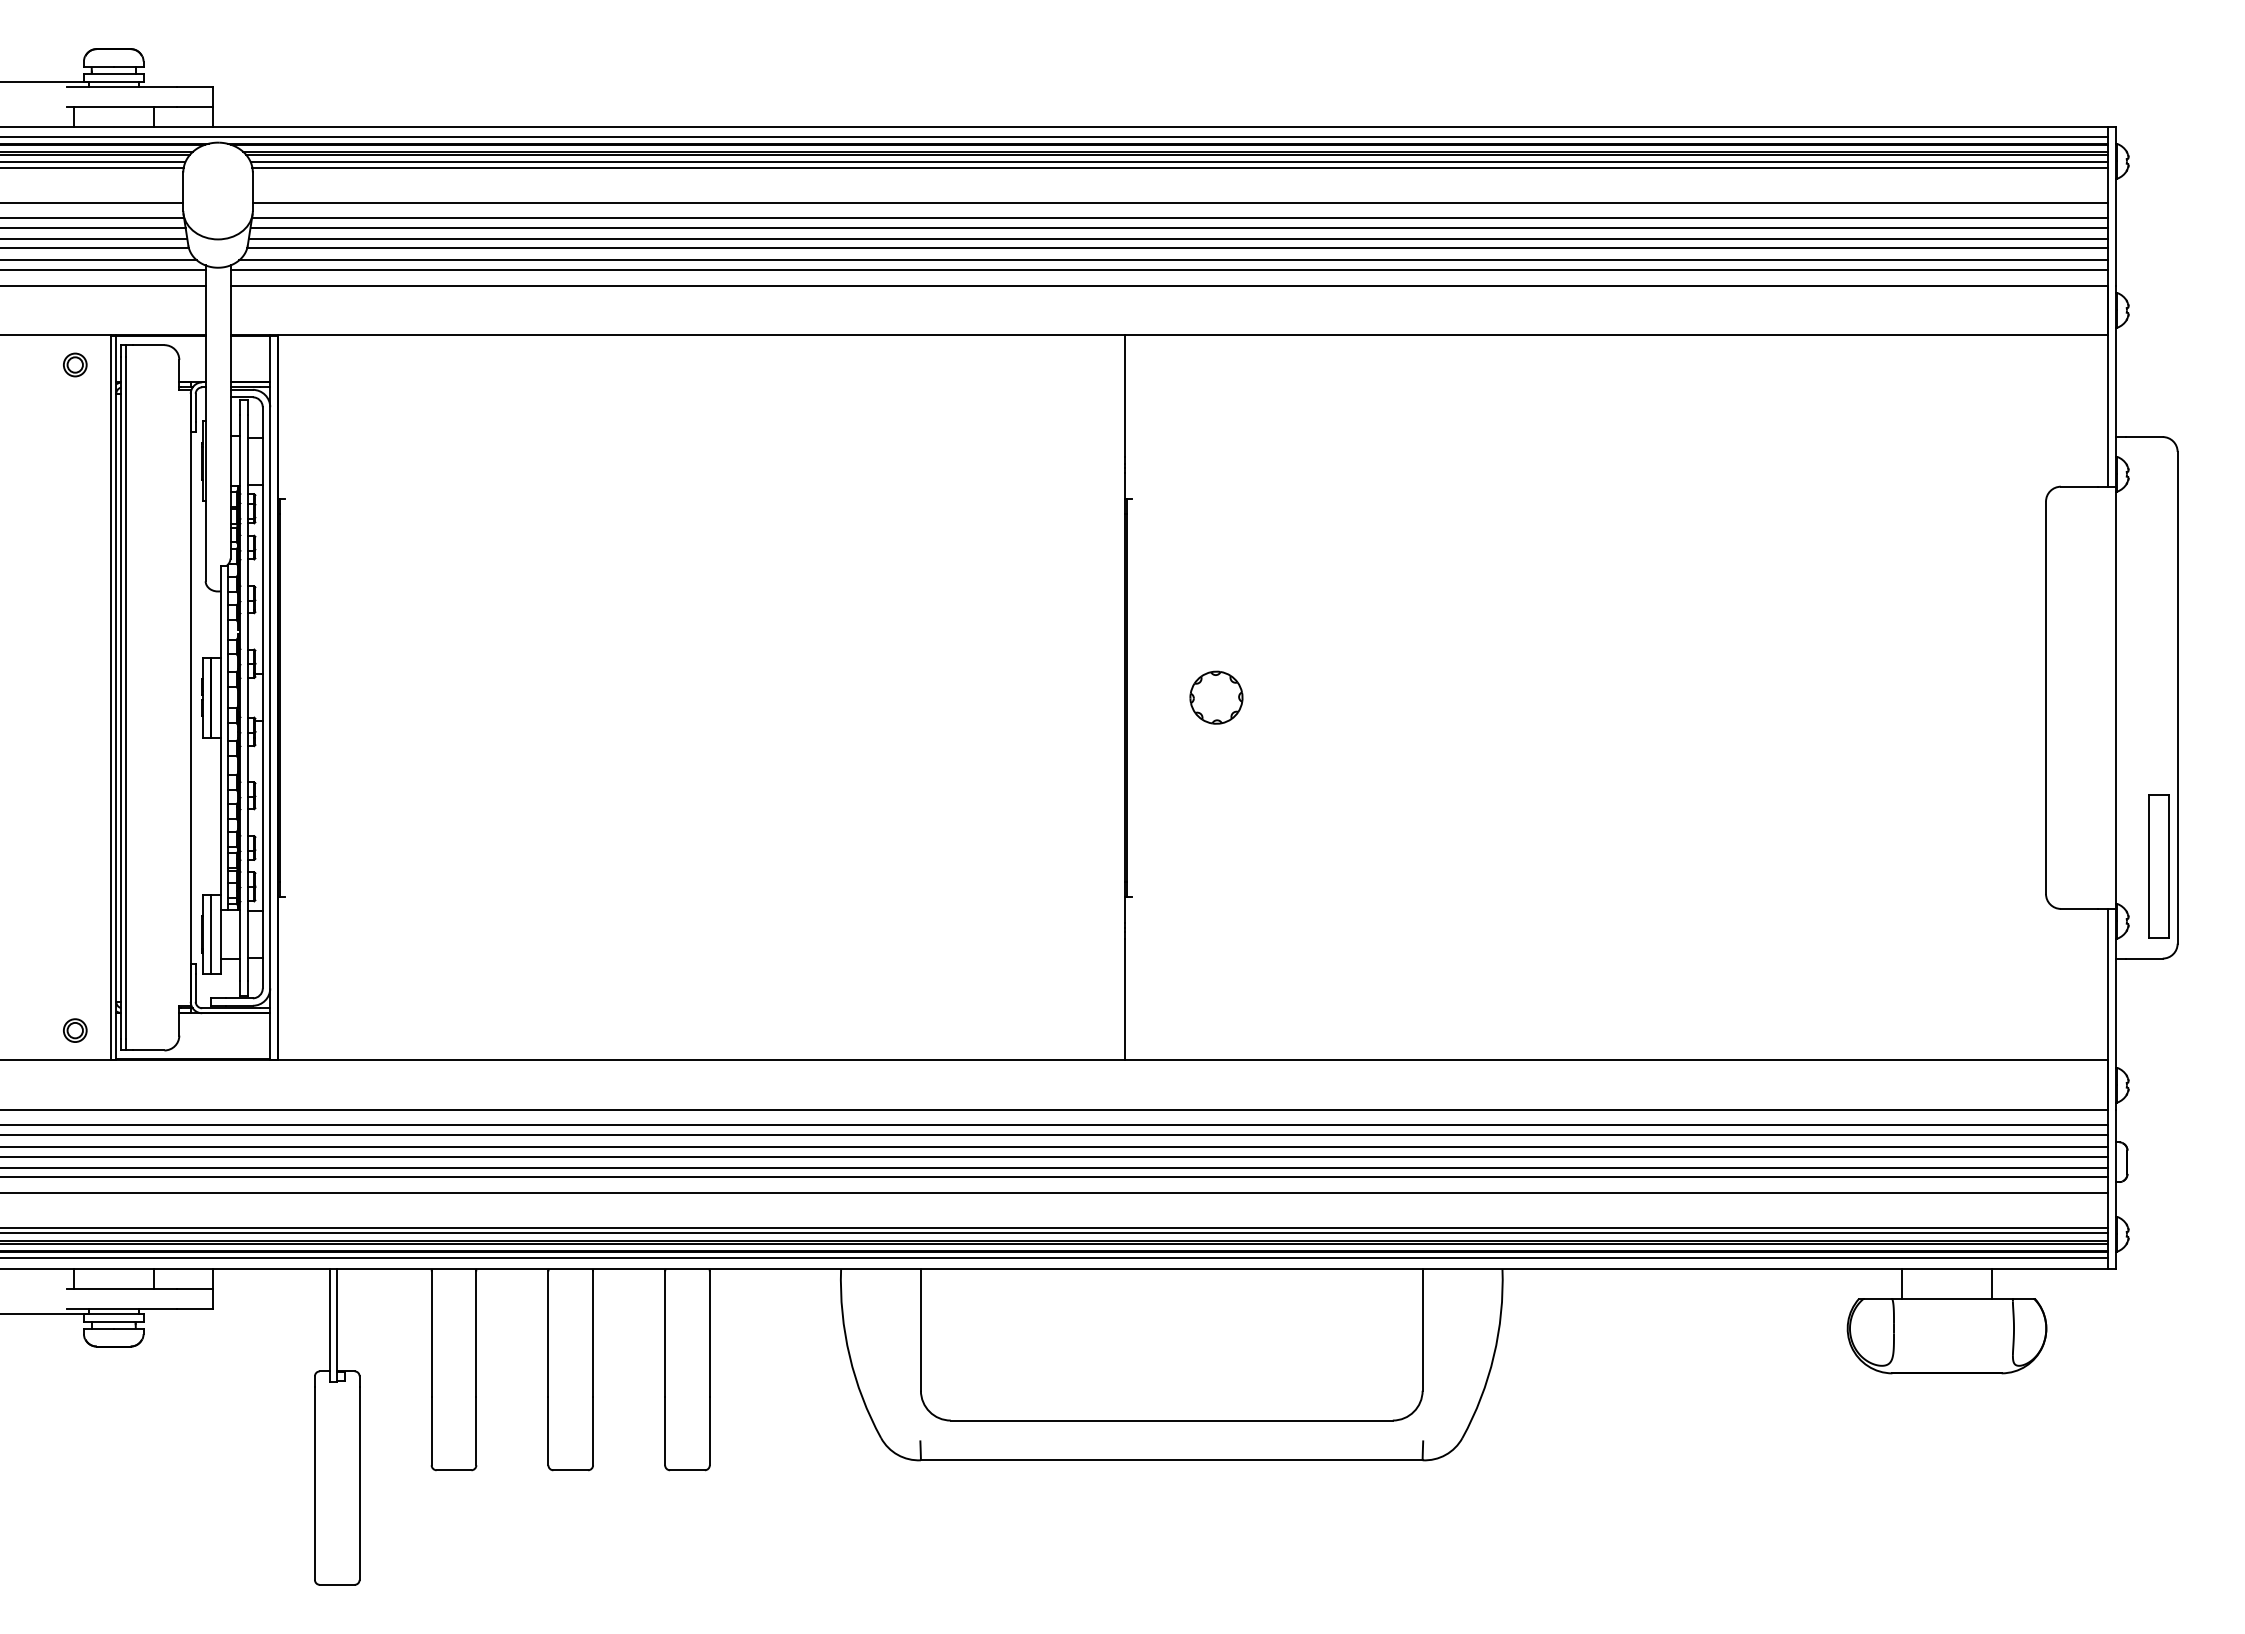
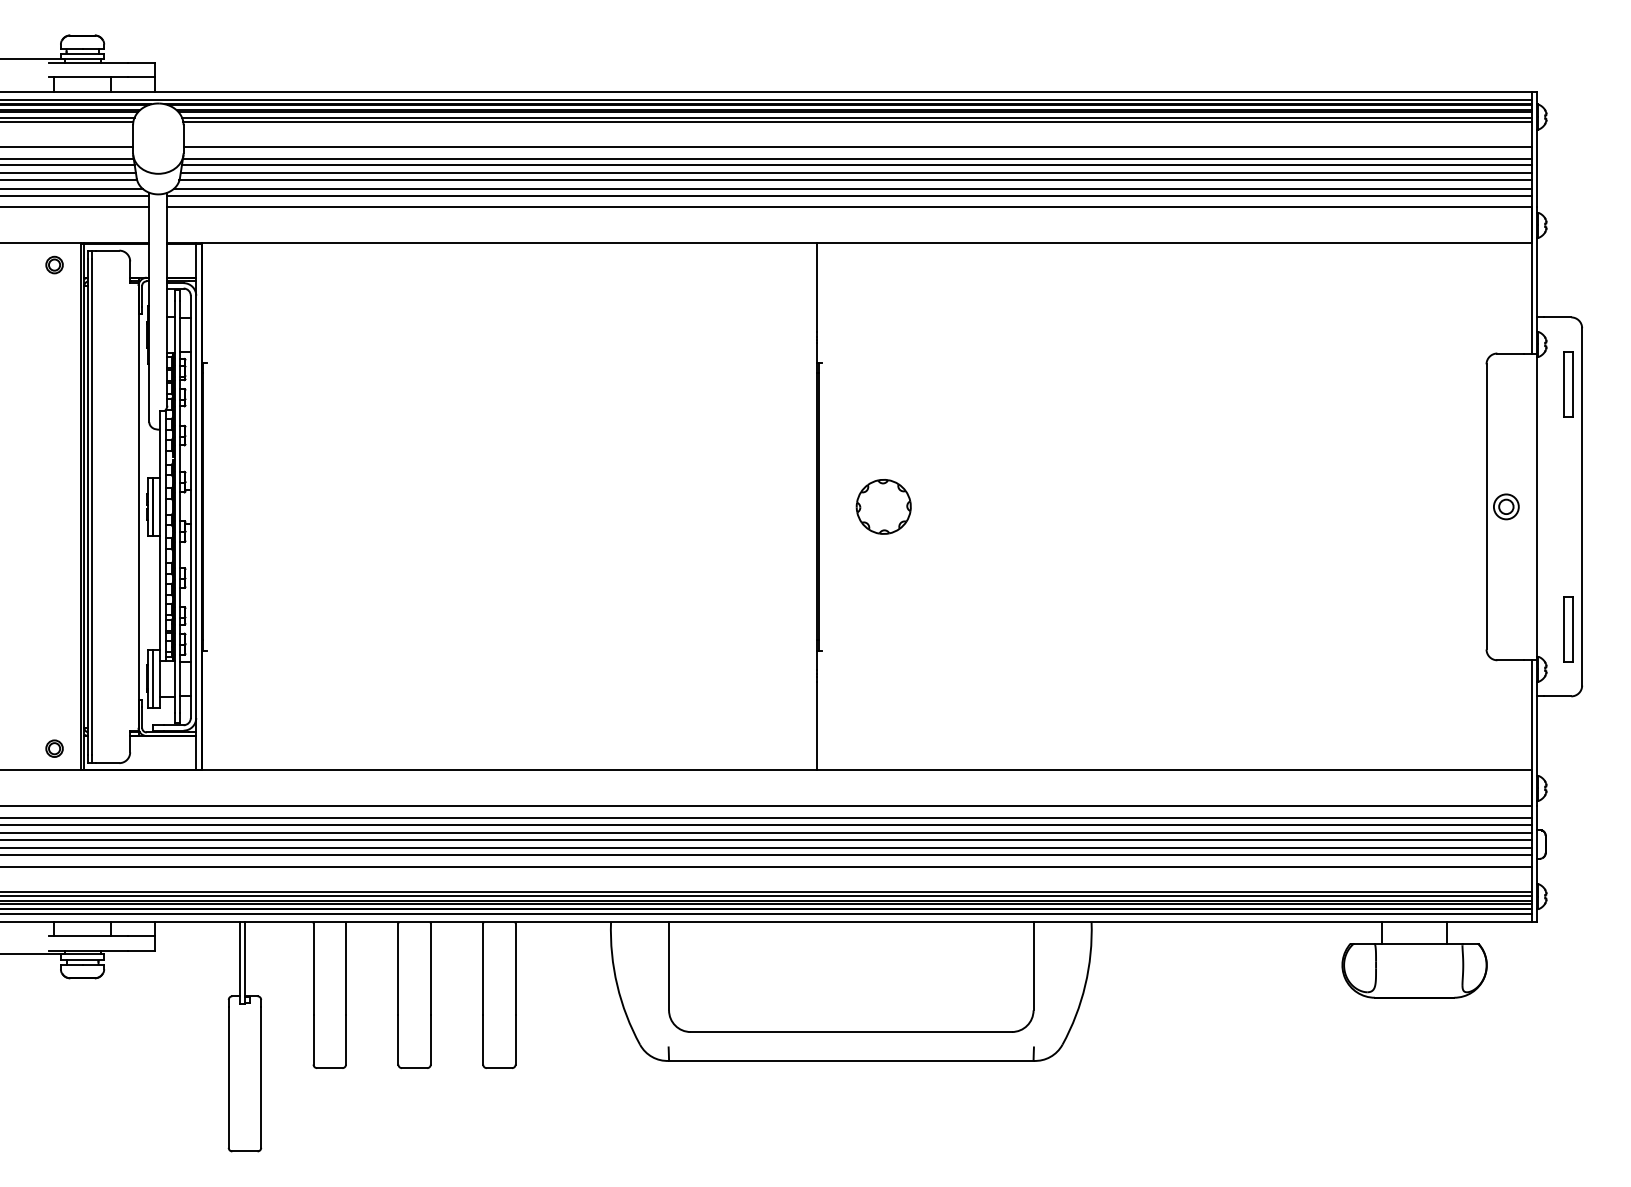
part: (2158, 528) -> (1568, 383), added
part: (1216, 697) -> (883, 506), size x1.43
part: (2073, 697) -> (1506, 506), added
part: (2158, 866) -> (1568, 629), size x0.62

